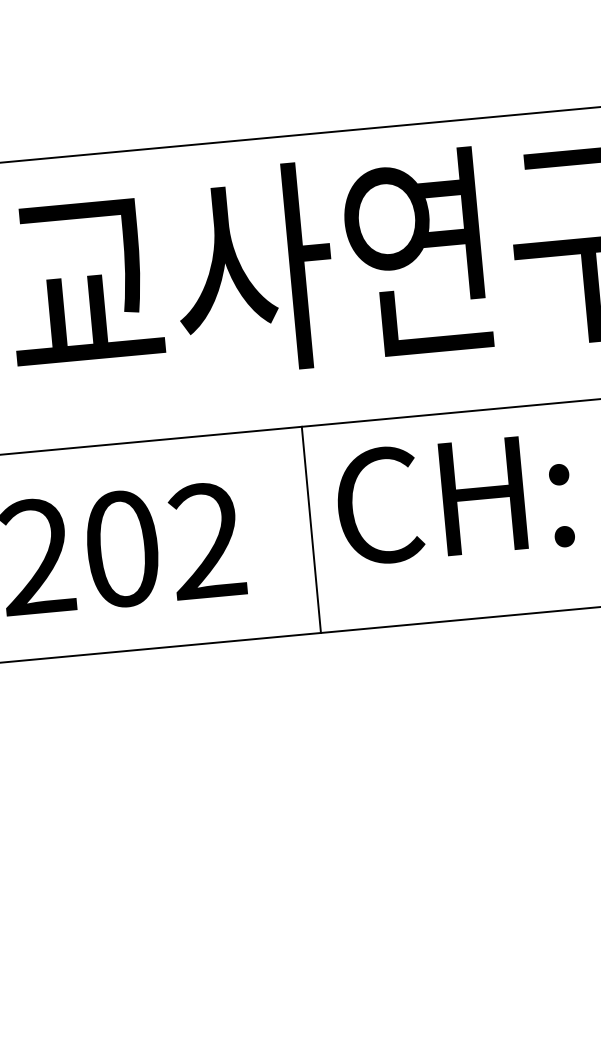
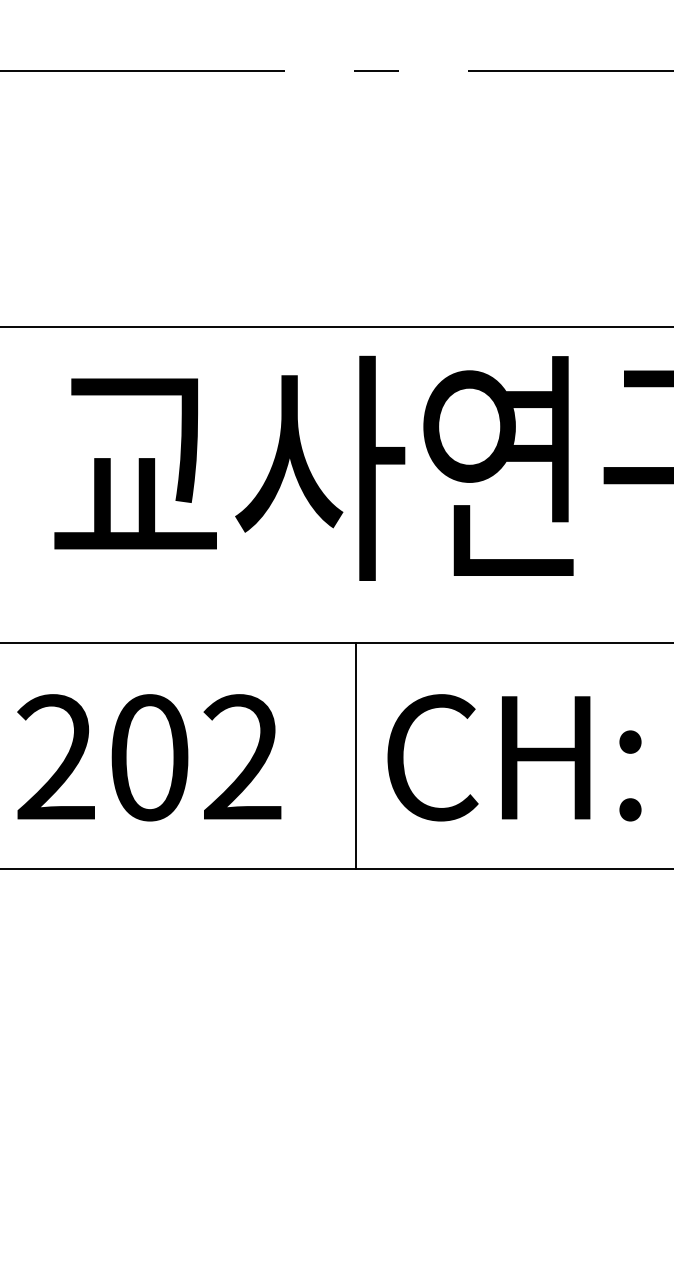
text: (454, 498) -> (514, 757), moved

